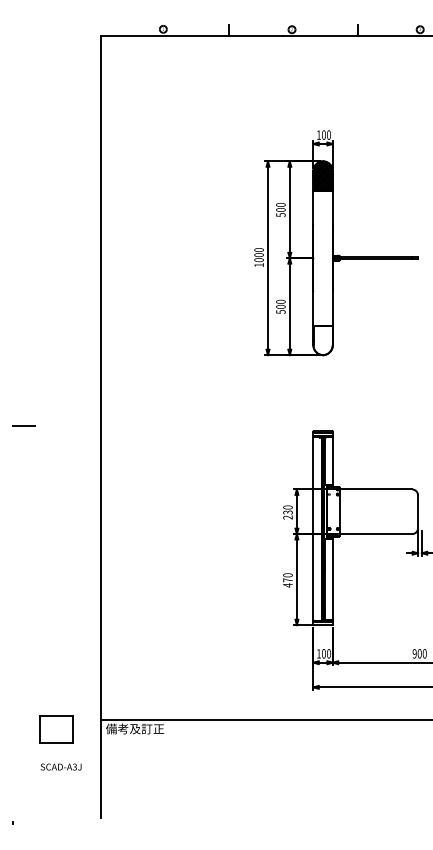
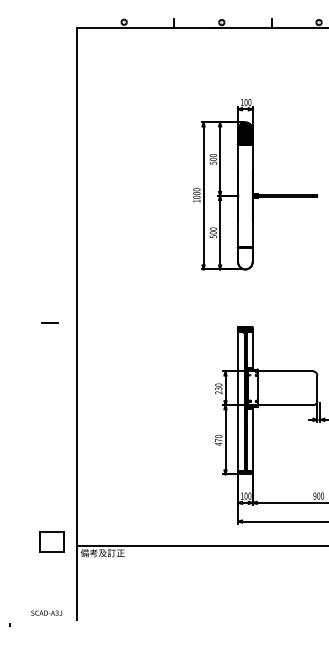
line: (23, 425) -> (49, 322), moved
part: (56, 729) -> (52, 542), moved
text: (60, 766) -> (46, 612), moved

